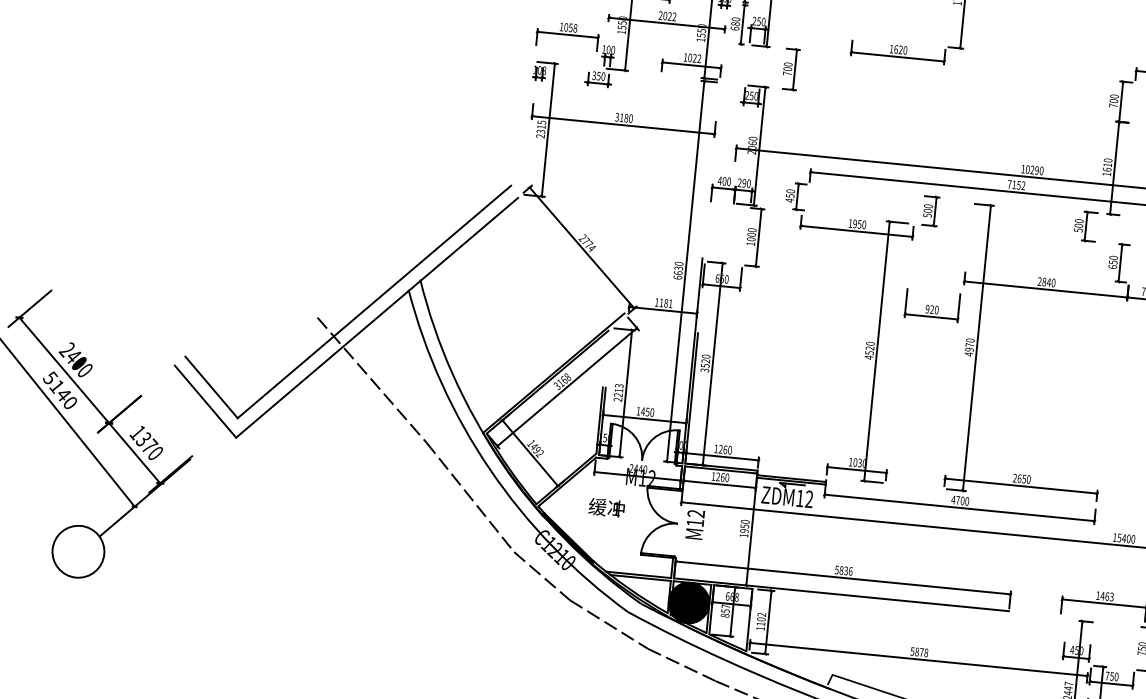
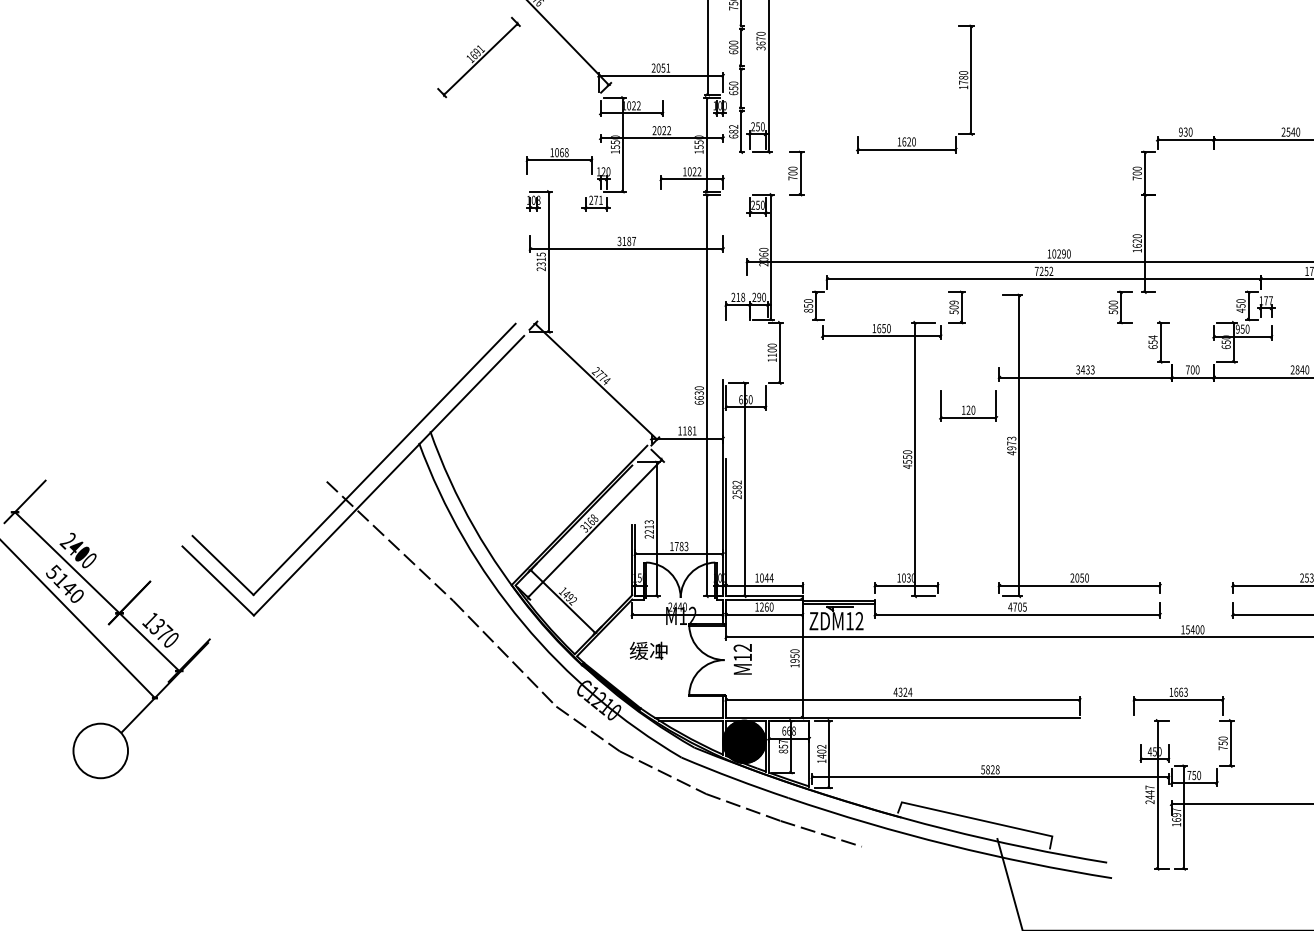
text: (735, 19) -> (733, 126), 680 -> 682
text: (570, 27) -> (561, 152), 1058 -> 1068
text: (608, 49) -> (603, 171), 100 -> 120
text: (598, 75) -> (595, 199), 350 -> 271
text: (631, 118) -> (634, 241), 3180 -> 3187
text: (1106, 165) -> (1136, 241), 1610 -> 1620
text: (724, 181) -> (738, 297), 400 -> 218
text: (1014, 184) -> (1041, 270), 7152 -> 7252
text: (789, 200) -> (808, 310), 450 -> 850
text: (927, 206) -> (953, 302), 500 -> 509
text: (855, 223) -> (879, 328), 1950 -> 1650
text: (750, 239) -> (771, 355), 1000 -> 1100
text: (1113, 257) -> (1152, 337), 650 -> 654
text: (1046, 281) -> (1085, 369), 2840 -> 3433
text: (927, 308) -> (963, 409), 920 -> 120
text: (970, 340) -> (1011, 438), 4970 -> 4973
text: (870, 347) -> (907, 456), 4520 -> 4550
text: (704, 363) -> (736, 489), 3520 -> 2582
text: (647, 412) -> (681, 546), 1450 -> 1783
text: (725, 449) -> (766, 577), 1260 -> 1044
text: (1019, 478) -> (1077, 577), 2650 -> 2050
text: (966, 500) -> (1024, 606), 4700 -> 4705
text: (843, 569) -> (902, 691), 5836 -> 4324
text: (1102, 595) -> (1176, 691), 1463 -> 1663
text: (760, 623) -> (821, 756), 1102 -> 1402
text: (921, 652) -> (992, 769), 5878 -> 5828

